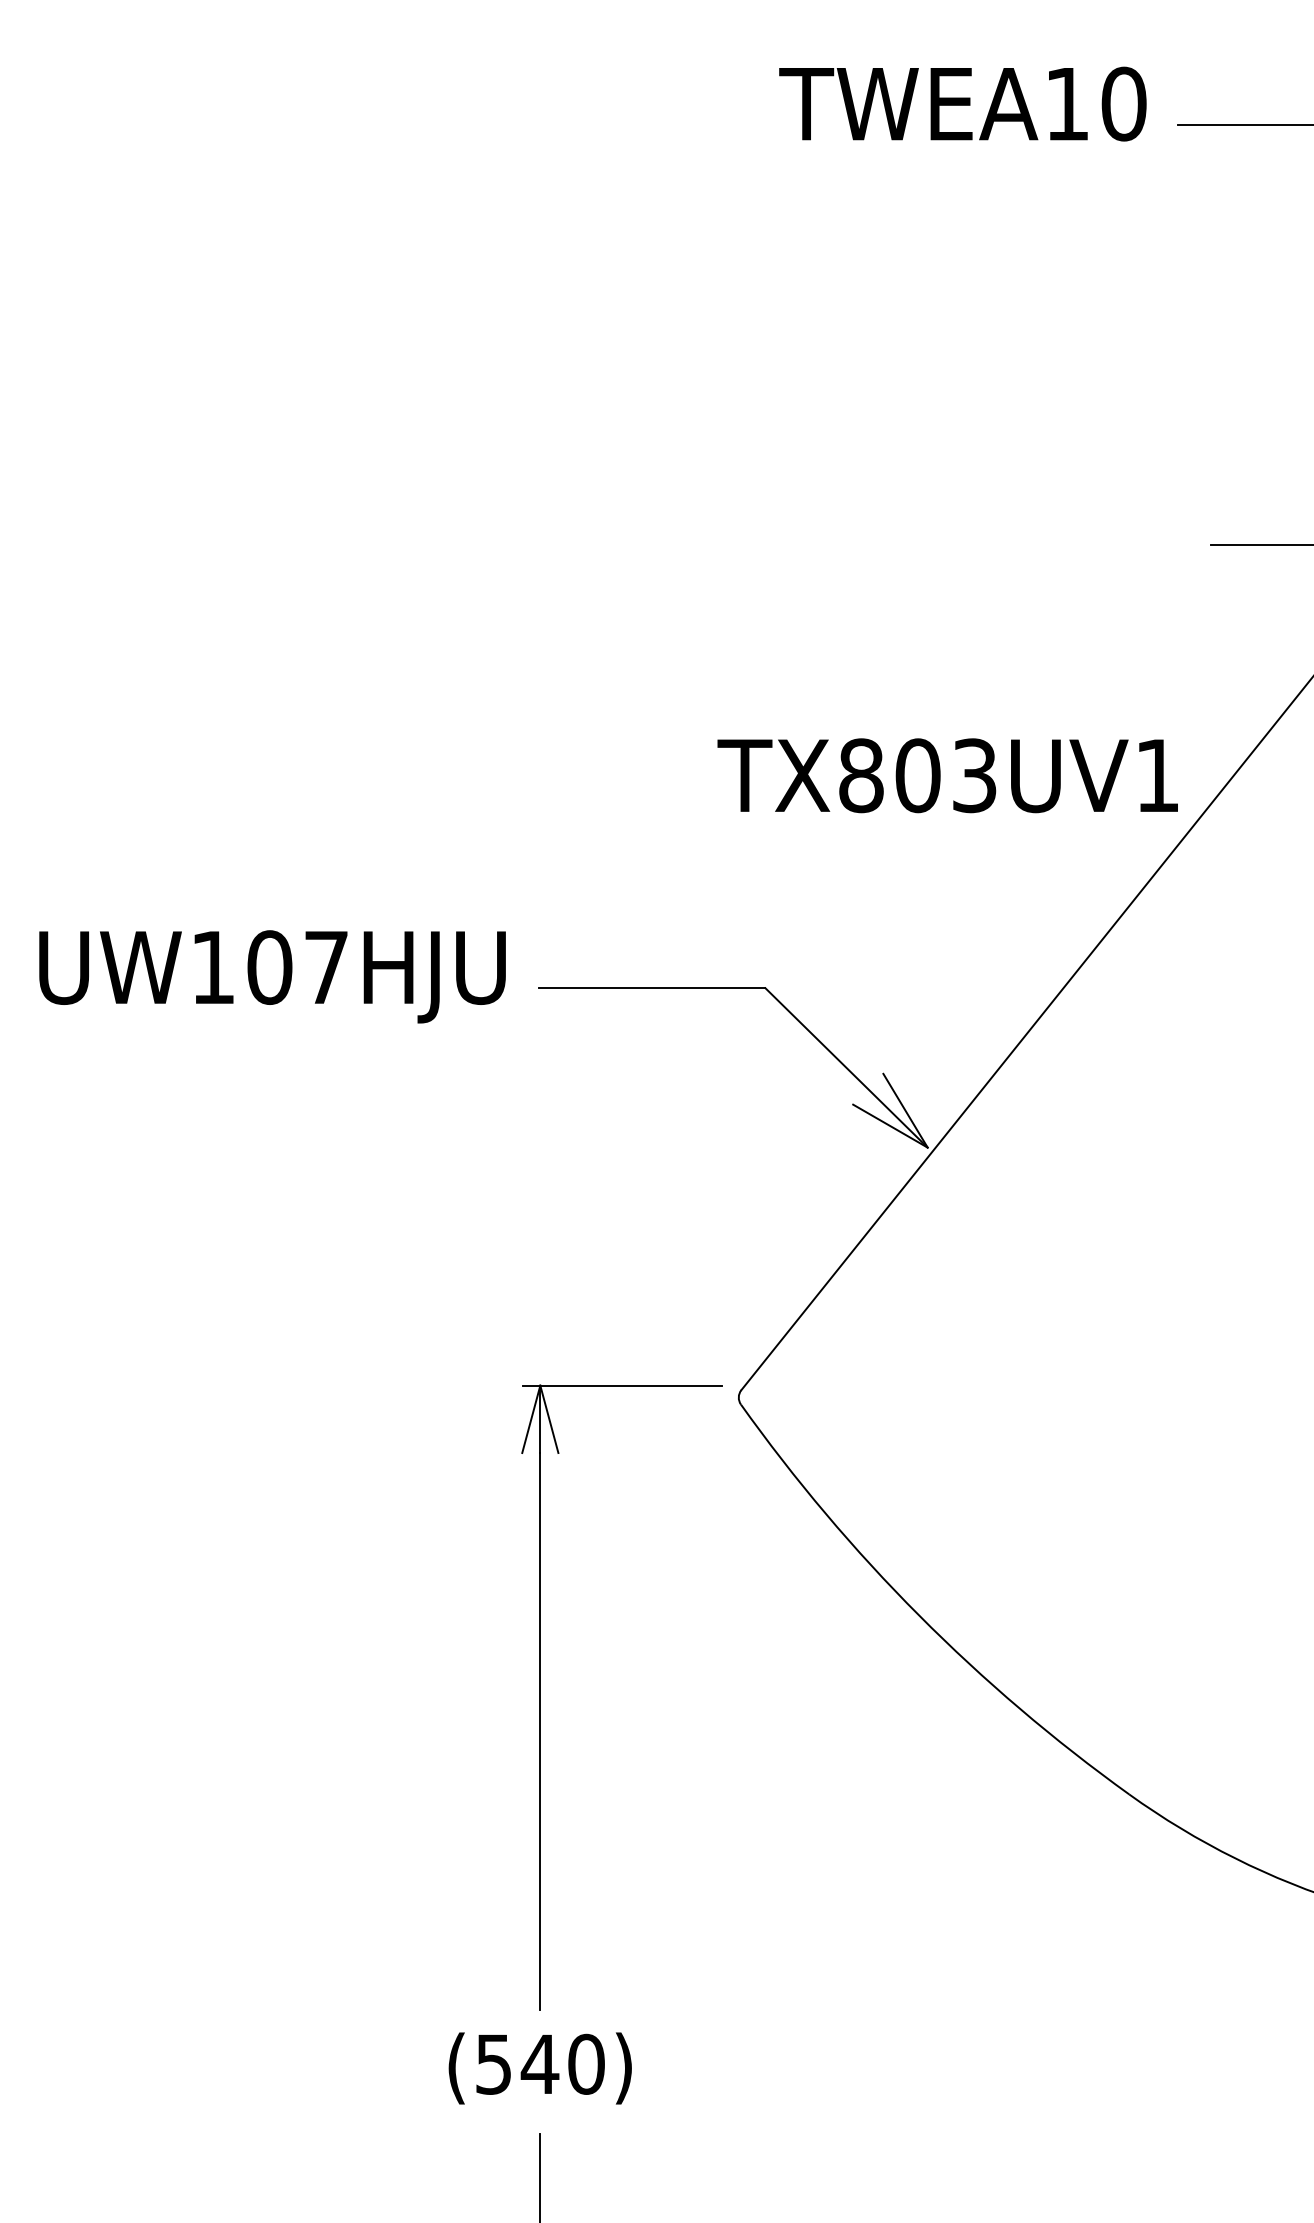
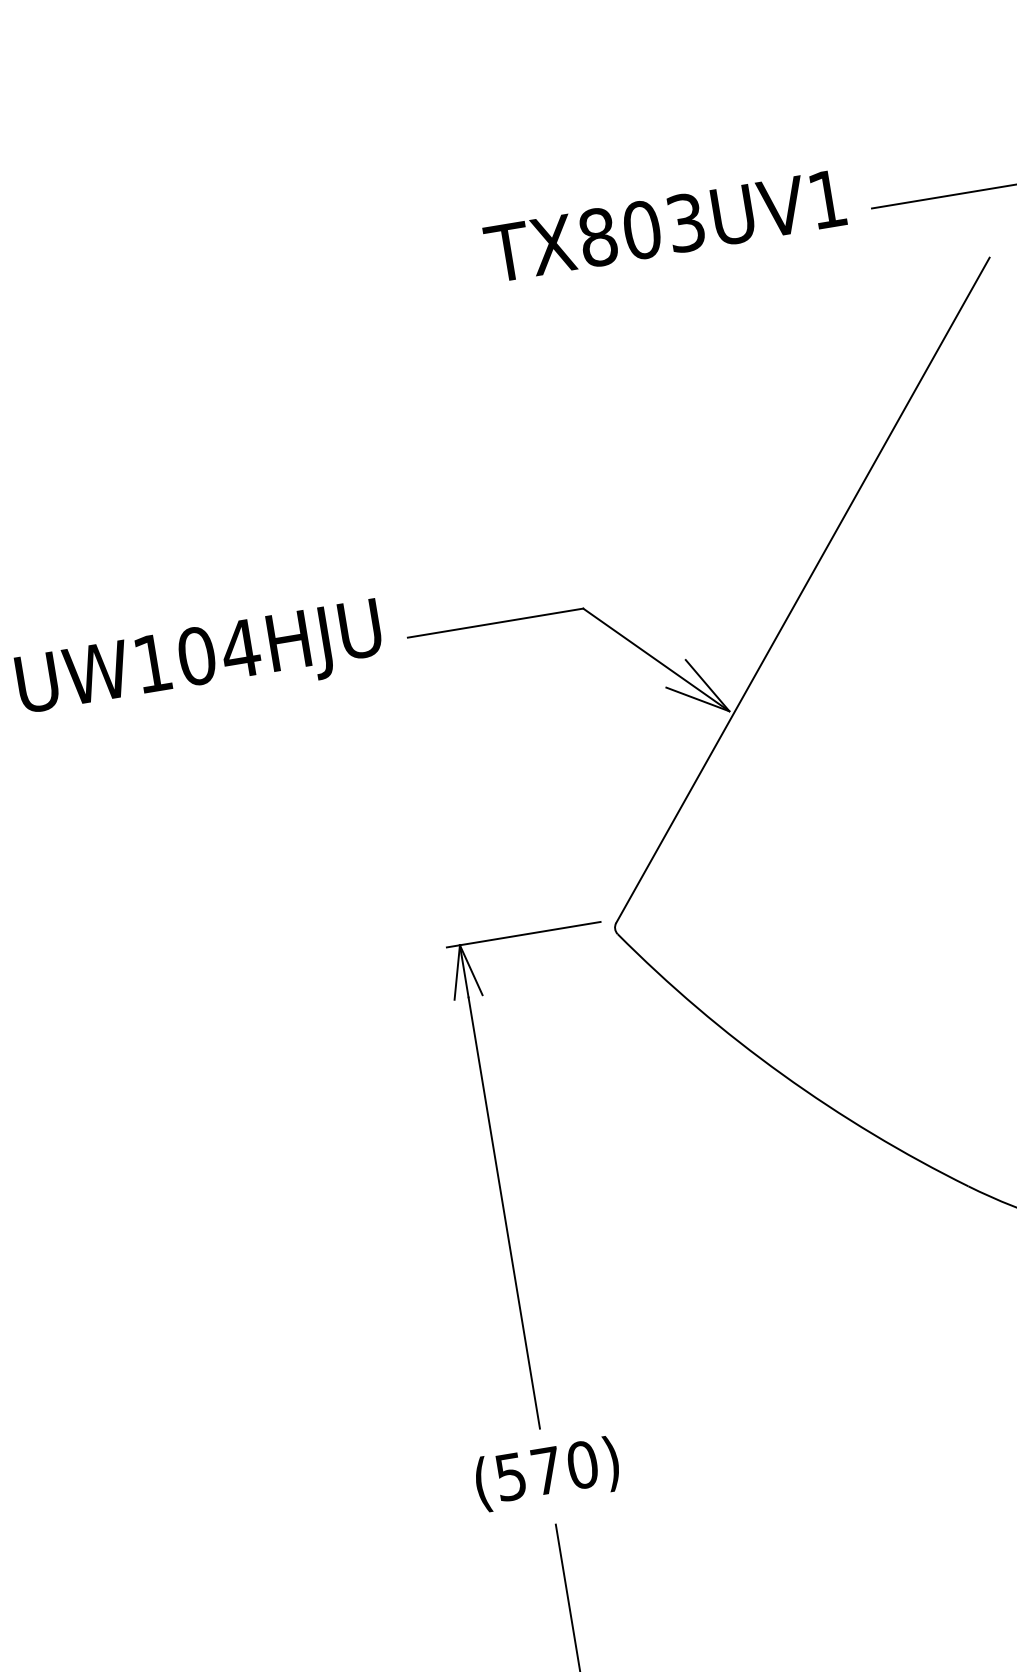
text: (947, 775) -> (664, 226), moved
text: (325, 967) -> (239, 648), UW107HJU -> UW104HJU
text: (539, 2063) -> (546, 1470), (540) -> (570)

